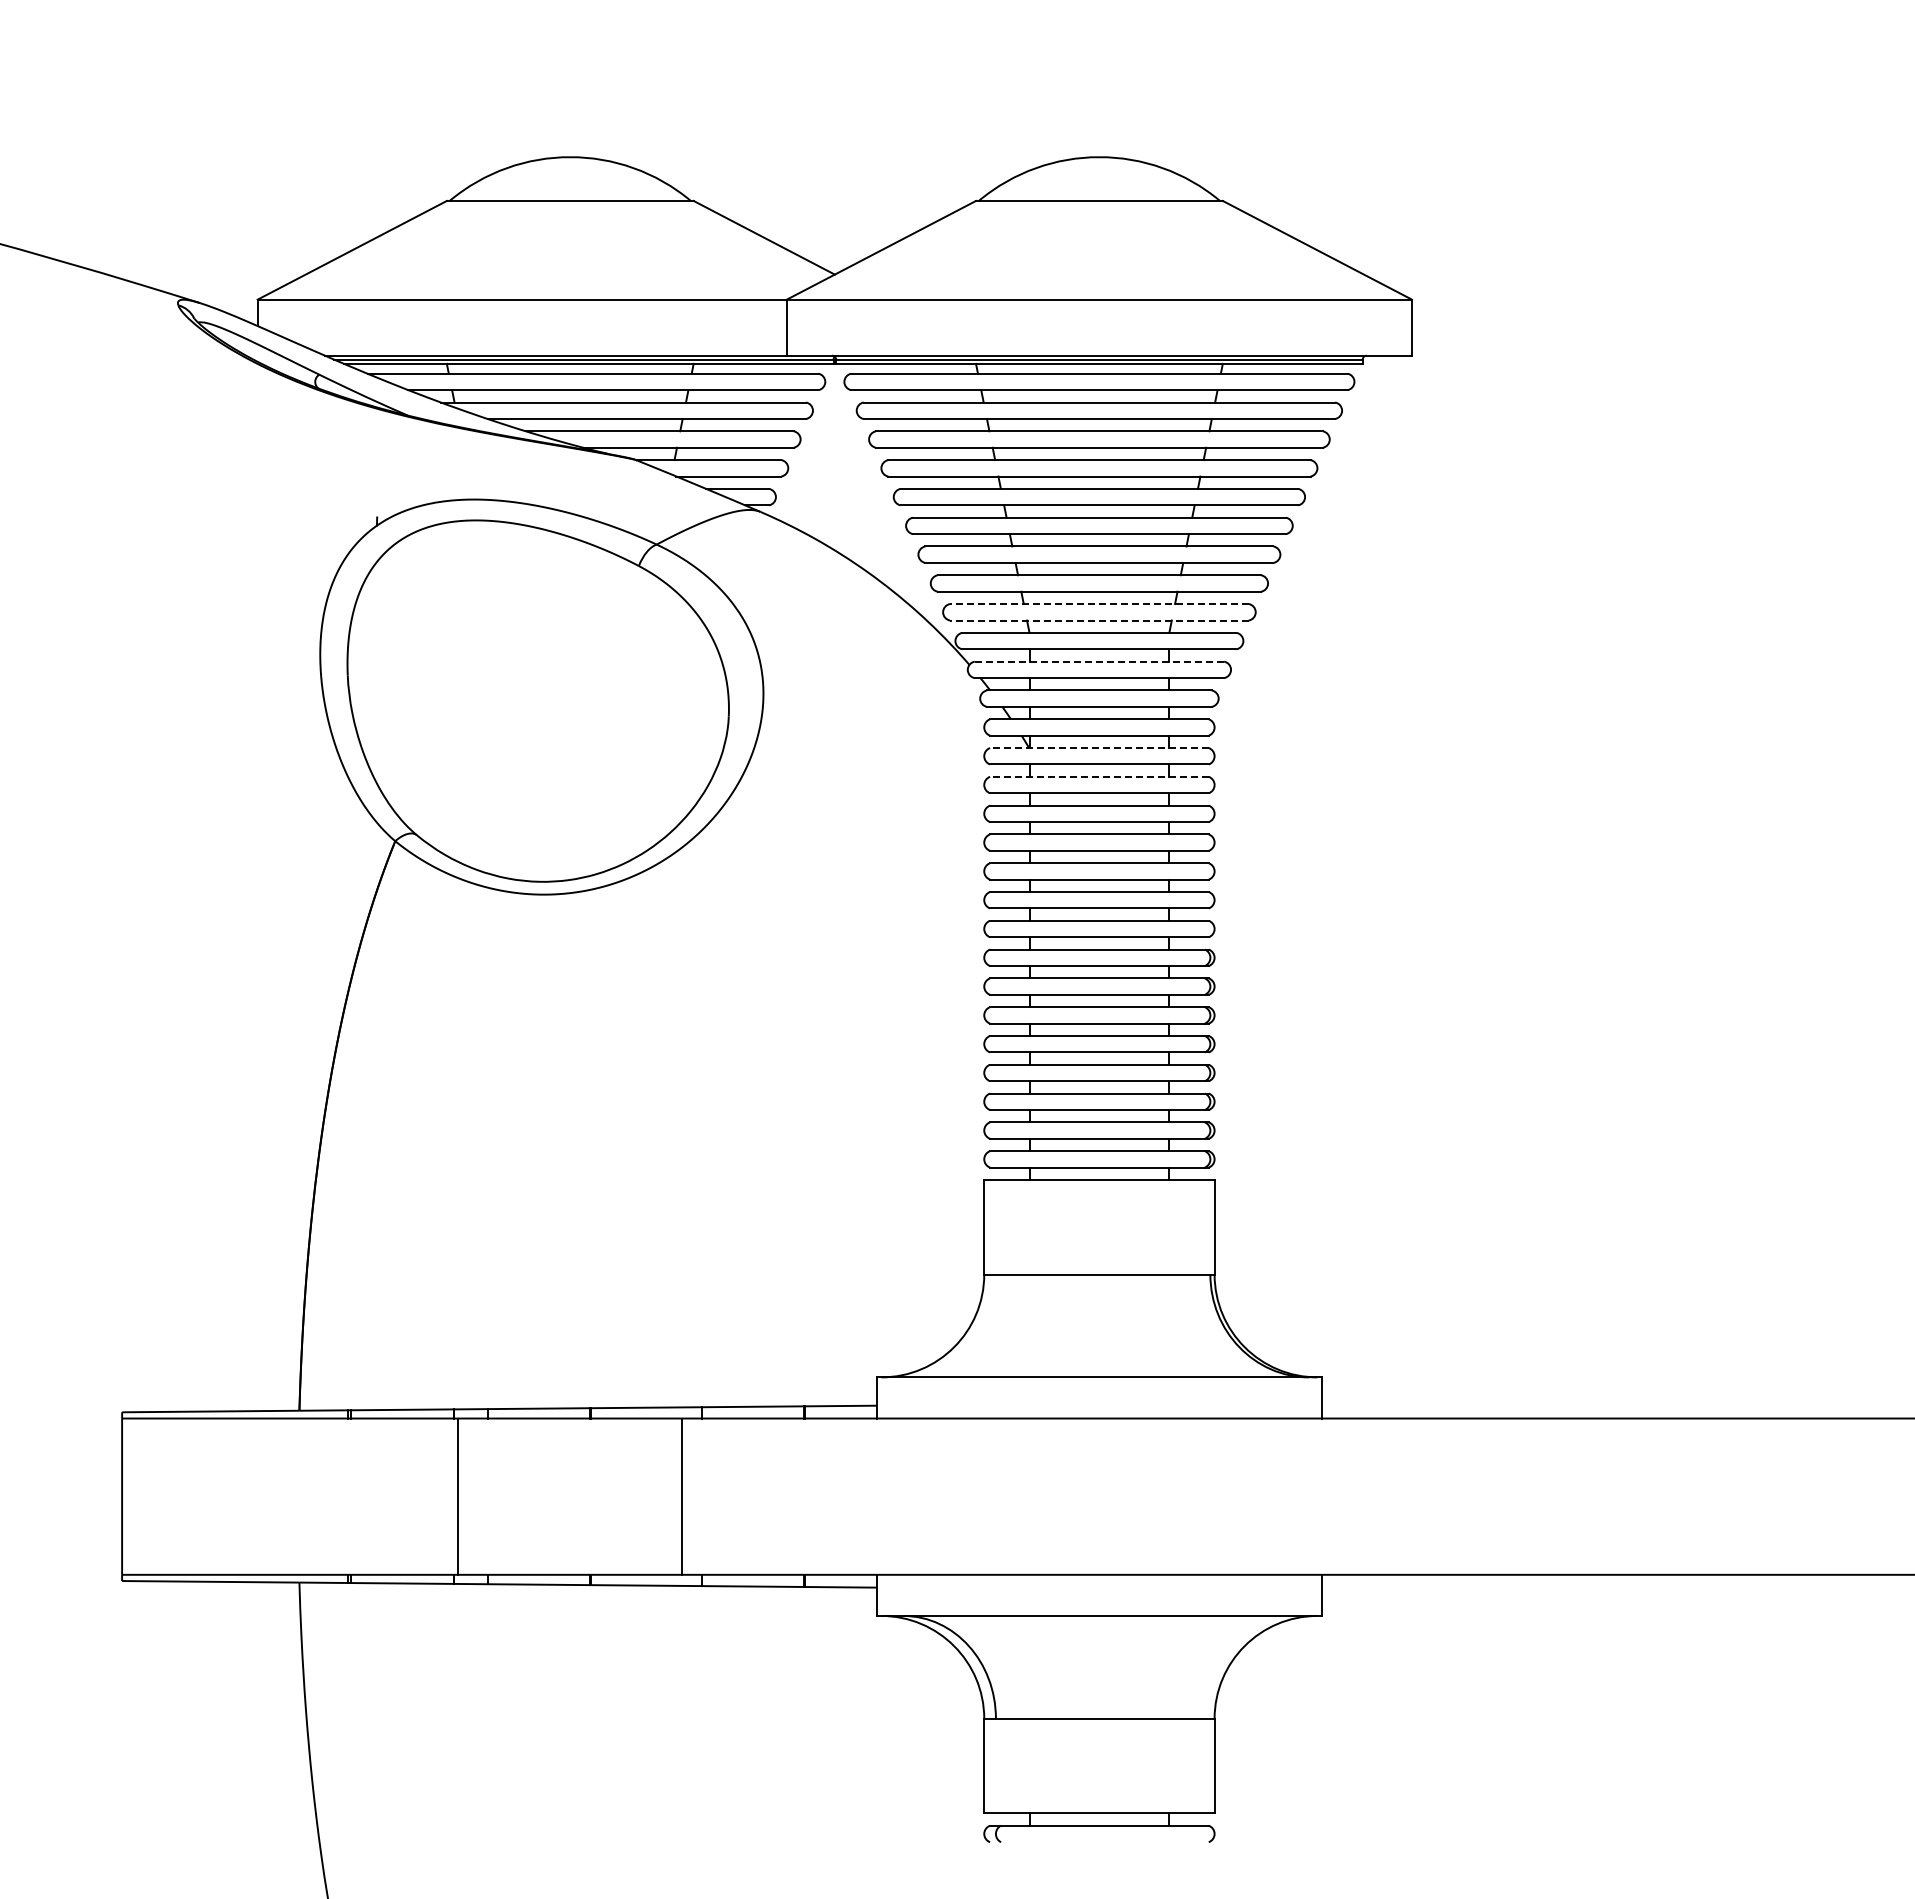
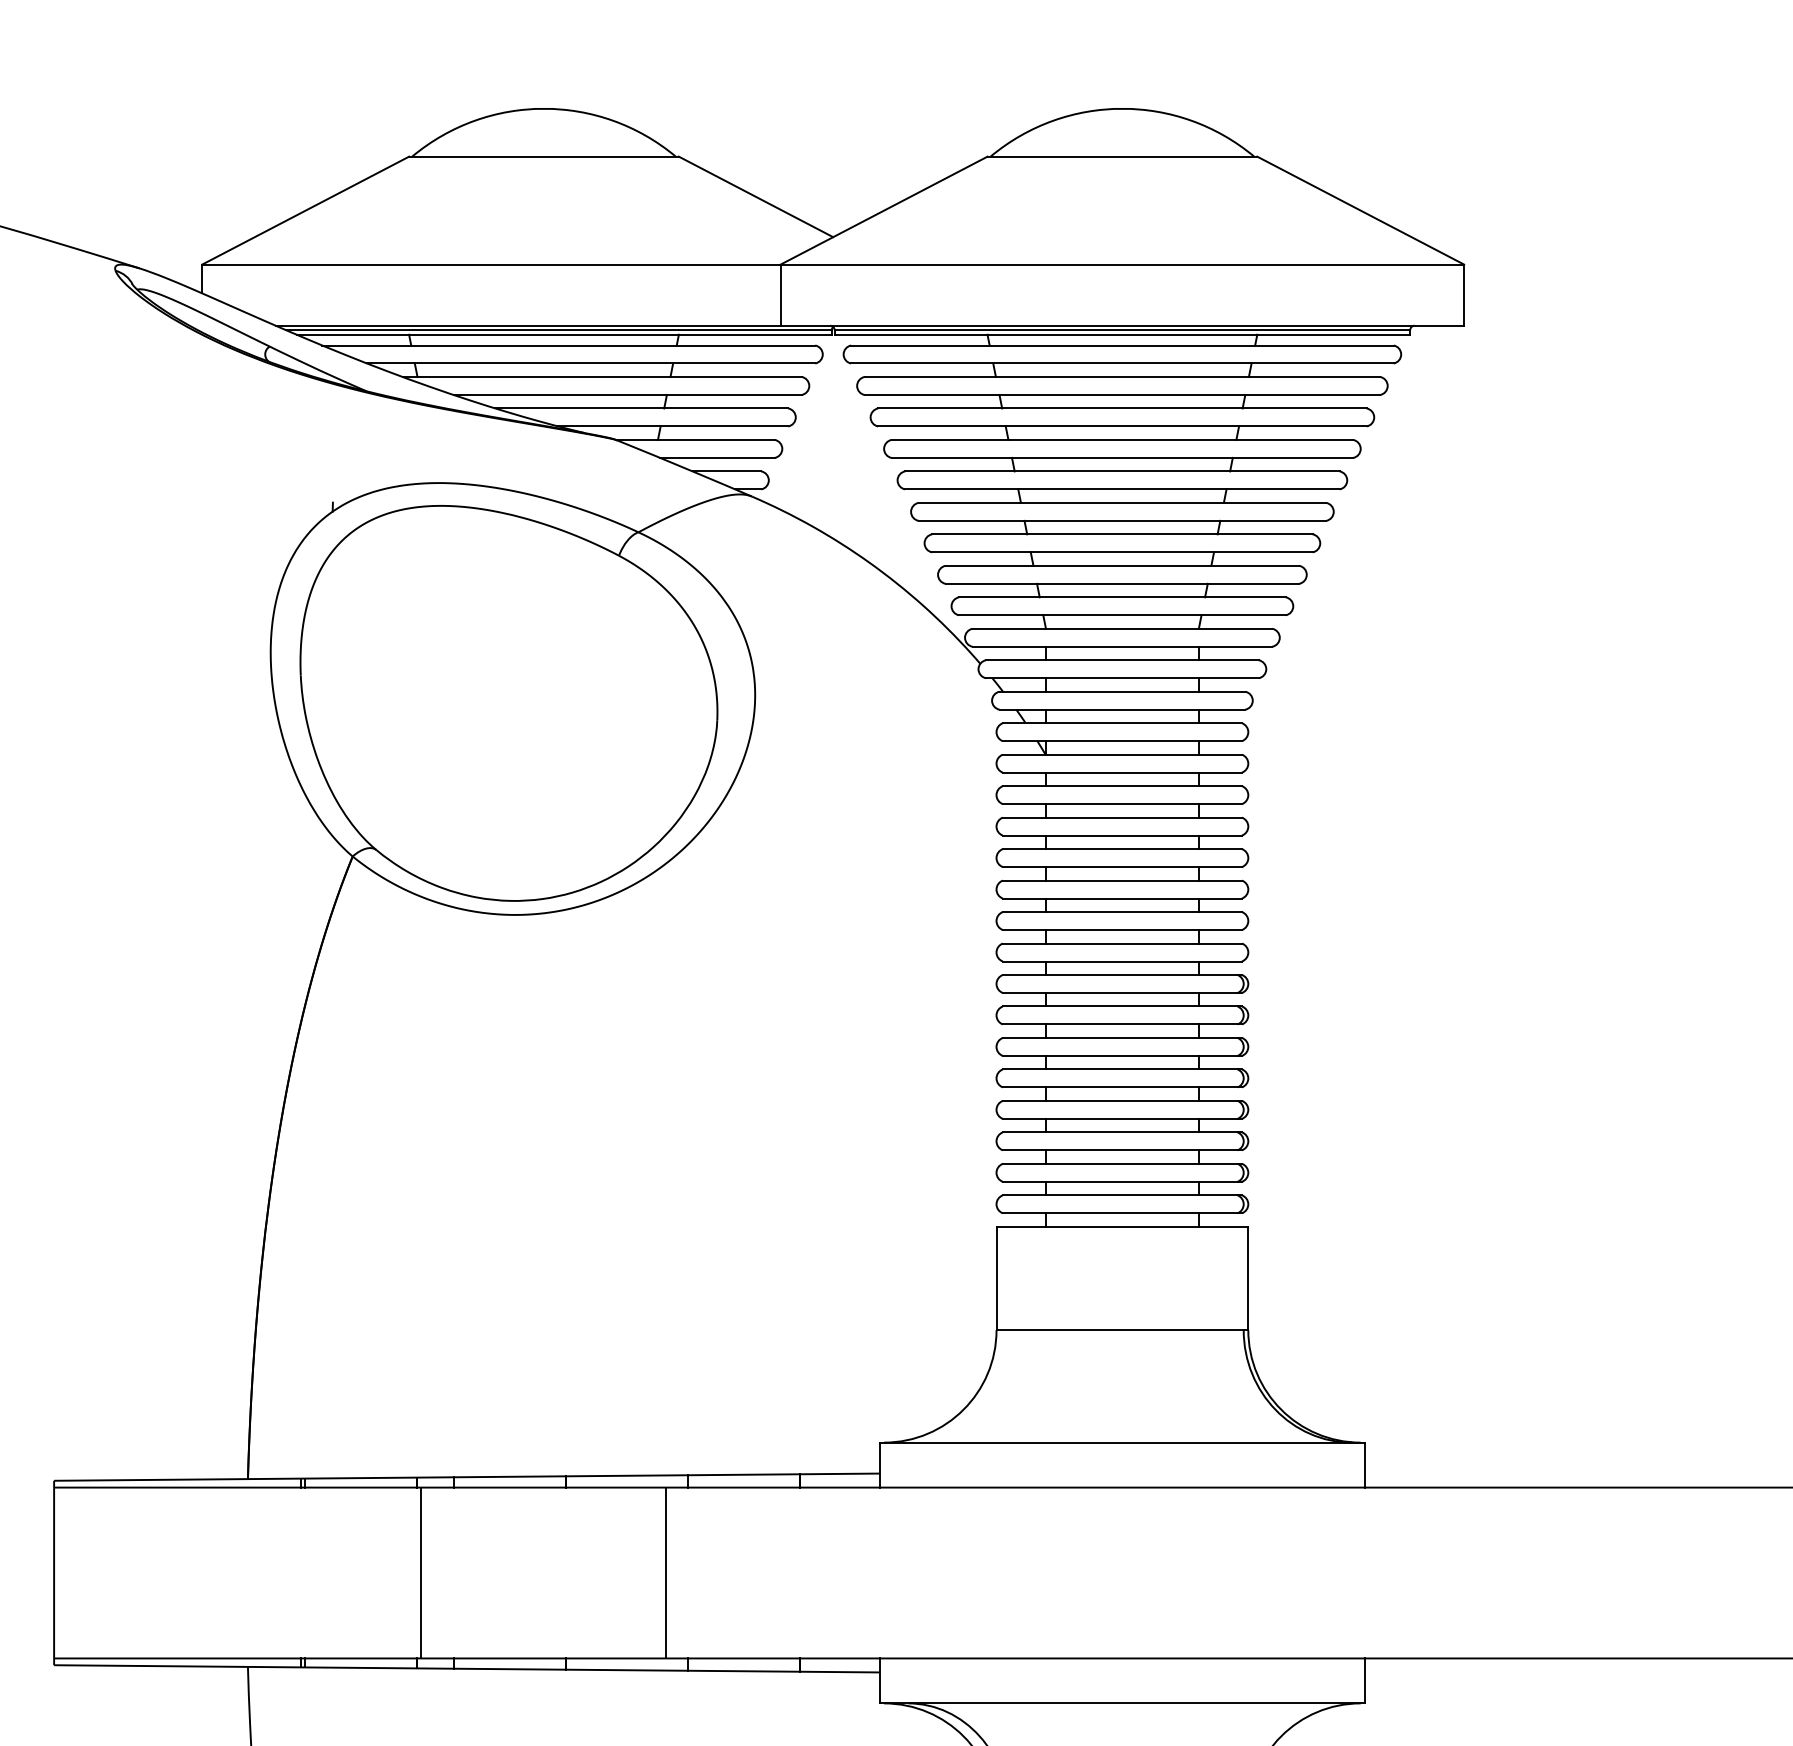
line: (1098, 604) -> (1121, 597), dashed -> solid
line: (1098, 620) -> (1121, 615), dashed -> solid
line: (1099, 661) -> (1122, 660), dashed -> solid
line: (1098, 748) -> (1121, 755), dashed -> solid
line: (1098, 776) -> (1121, 785), dashed -> solid

